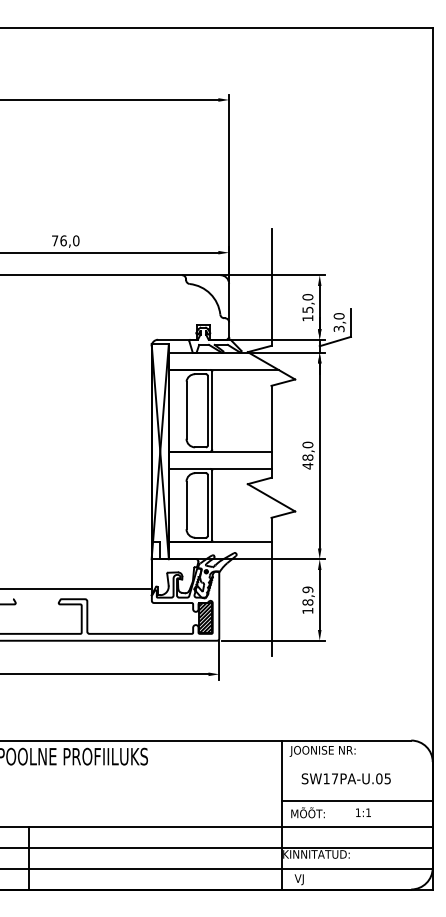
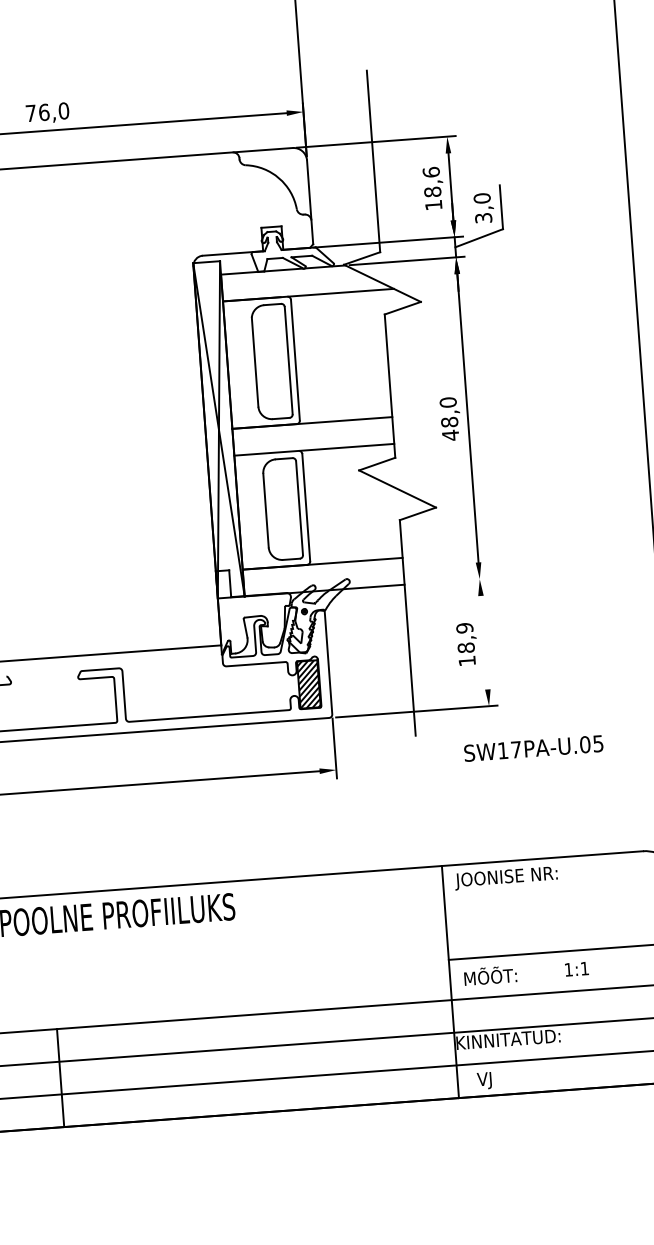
text: (307, 303) -> (431, 182), 15,0 -> 18,6
line: (299, 559) -> (448, 581), removed
line: (319, 600) -> (484, 643), removed
text: (345, 778) -> (532, 748), moved

